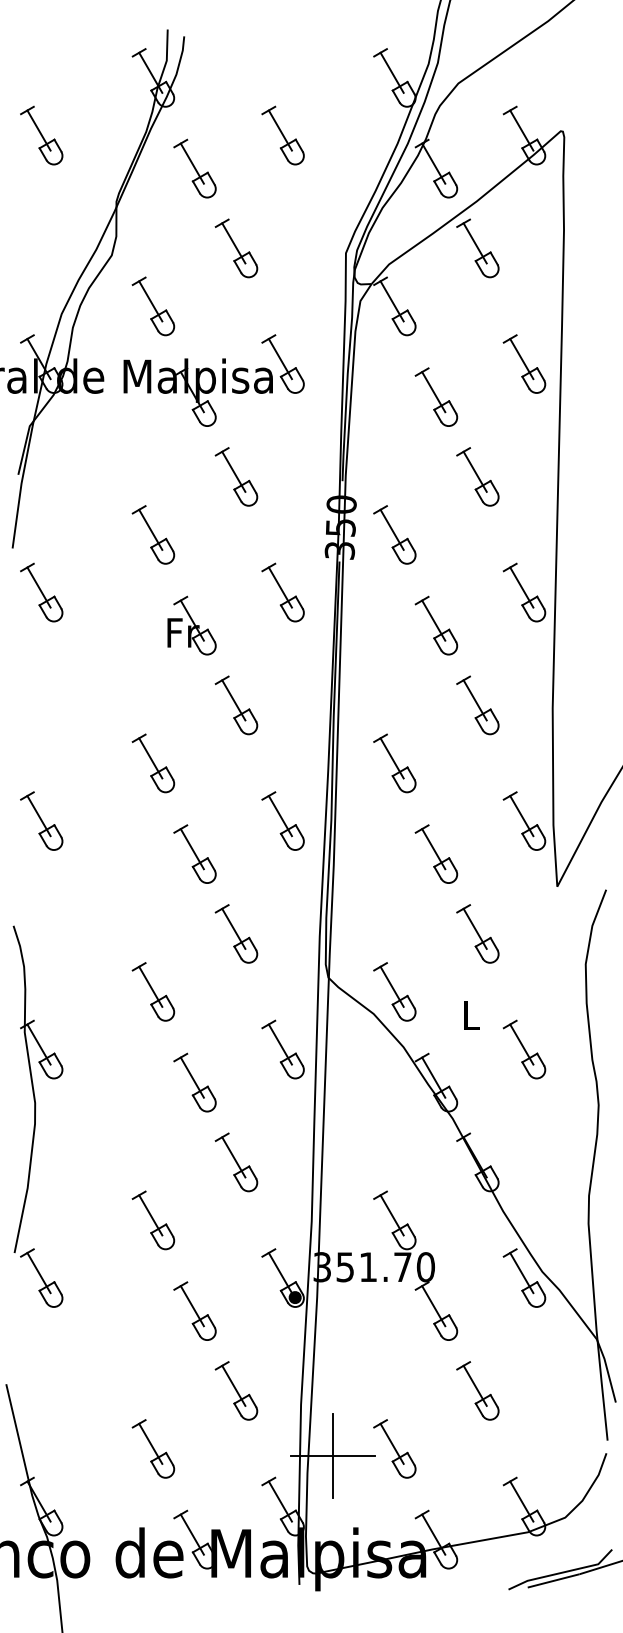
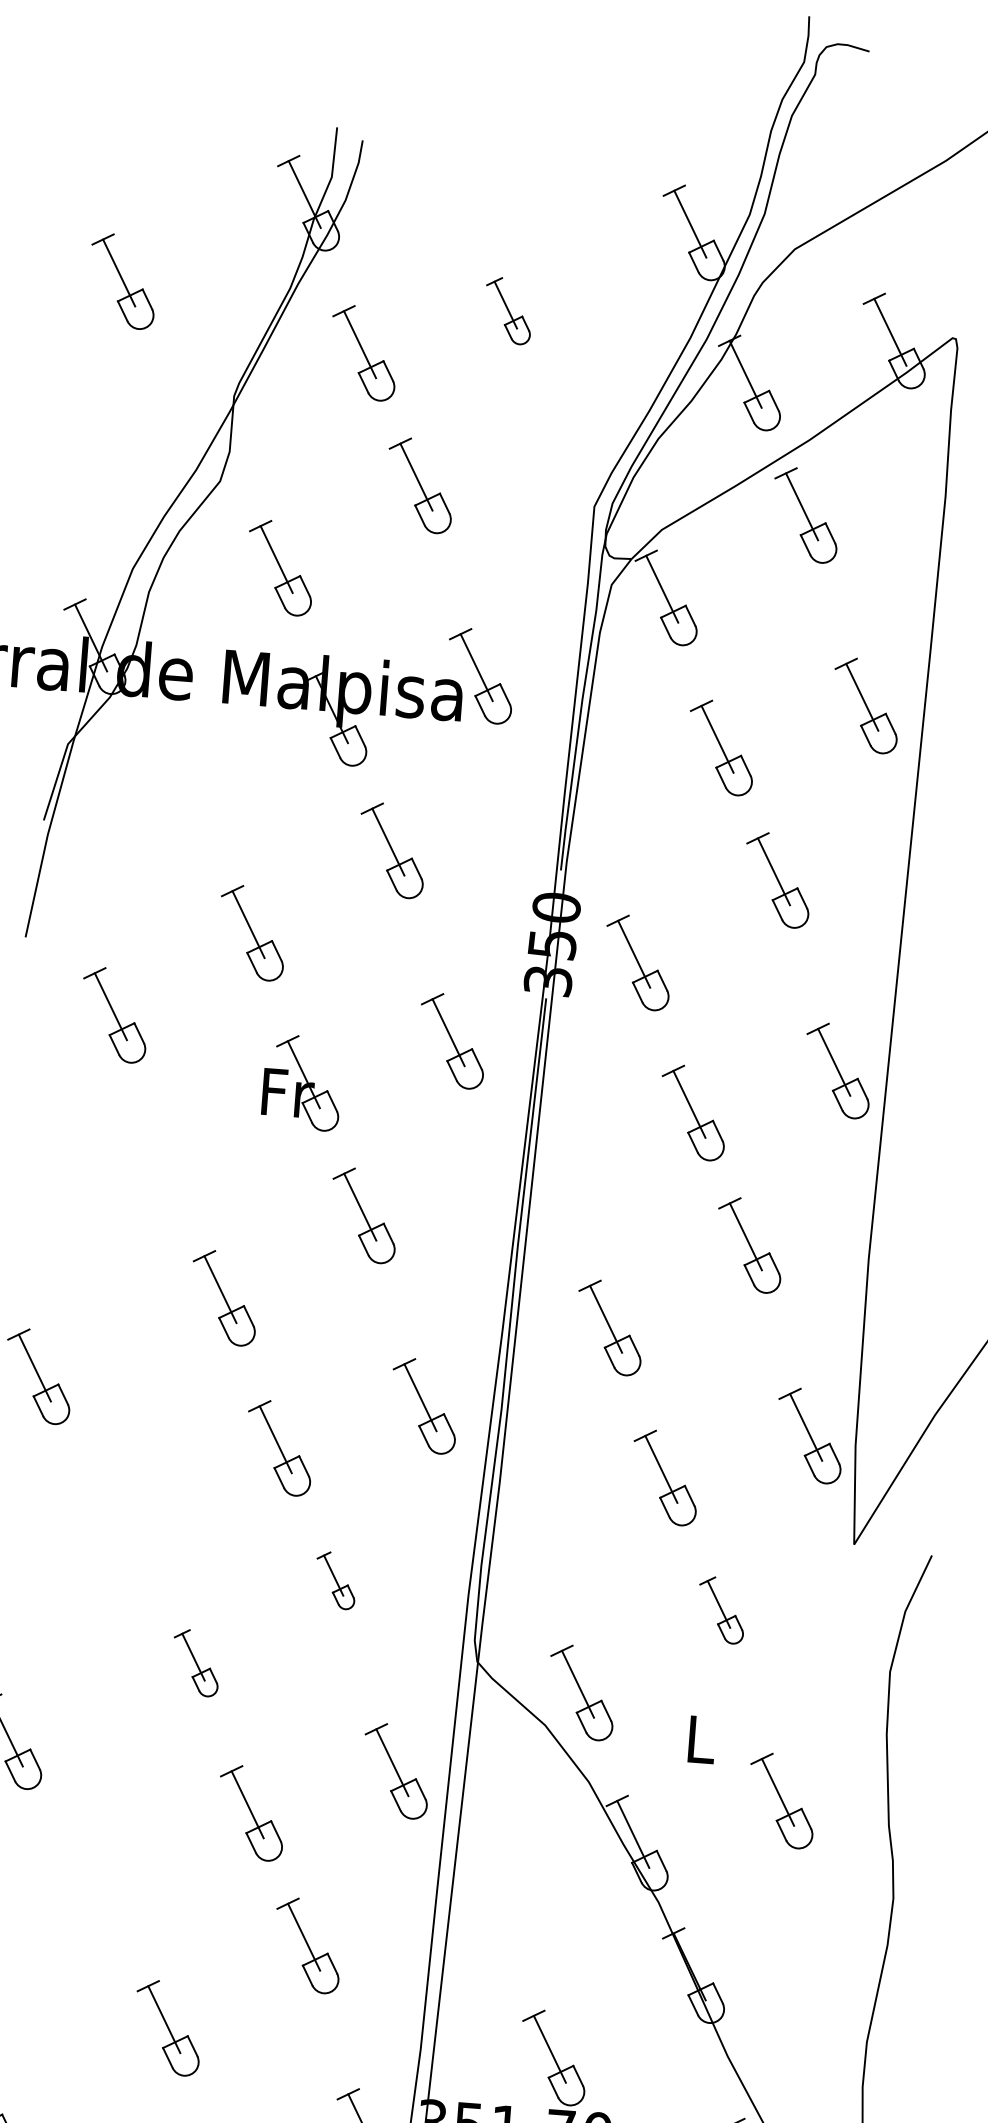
part: (282, 135) -> (507, 310), size x0.7
part: (41, 592) -> (114, 1014), moved
part: (236, 933) -> (335, 1579), size x0.6
part: (477, 933) -> (720, 1609), size x0.7
part: (153, 991) -> (196, 1662), size x0.7

